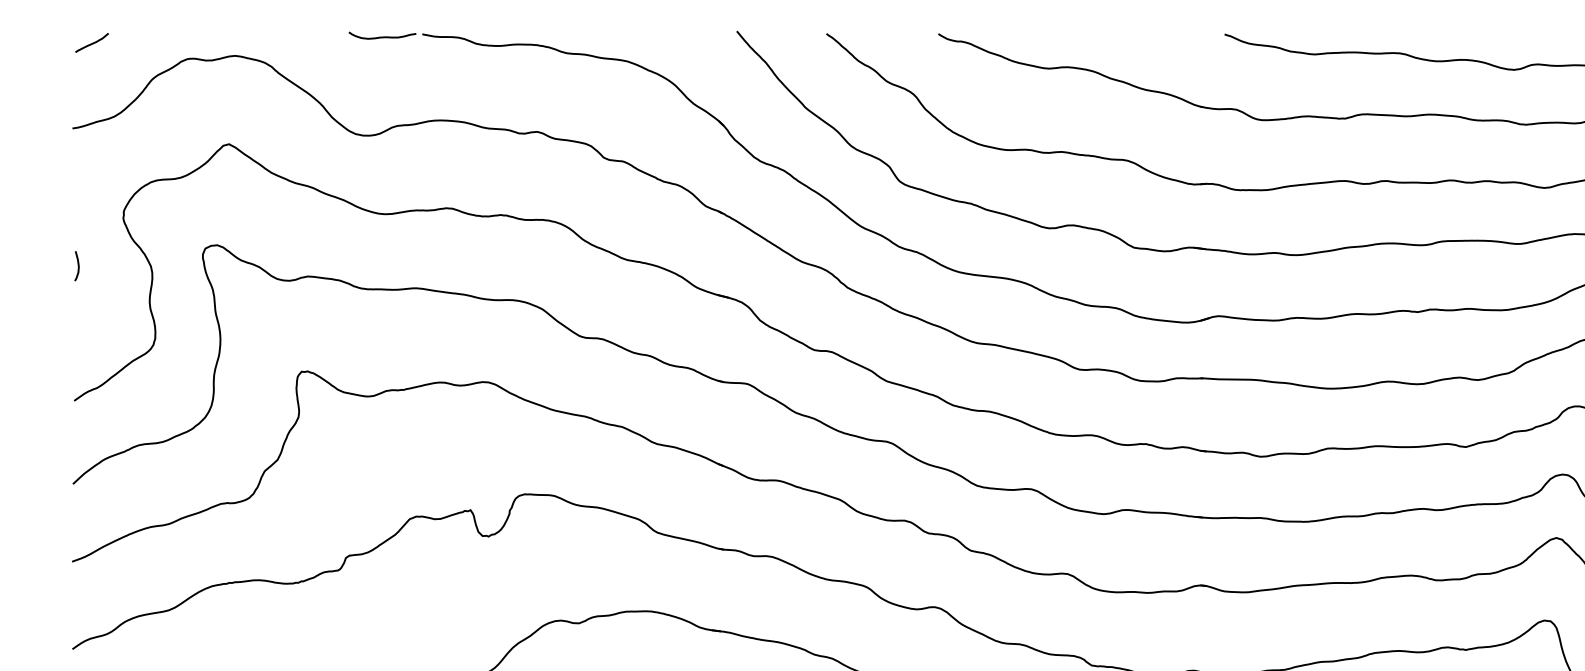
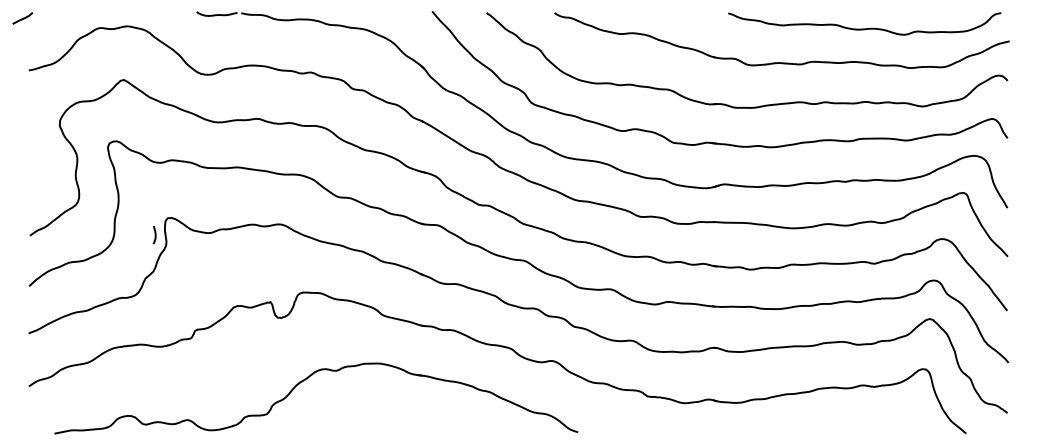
line: (91, 42) -> (22, 18), moved
curve: (76, 265) -> (154, 234), moved

